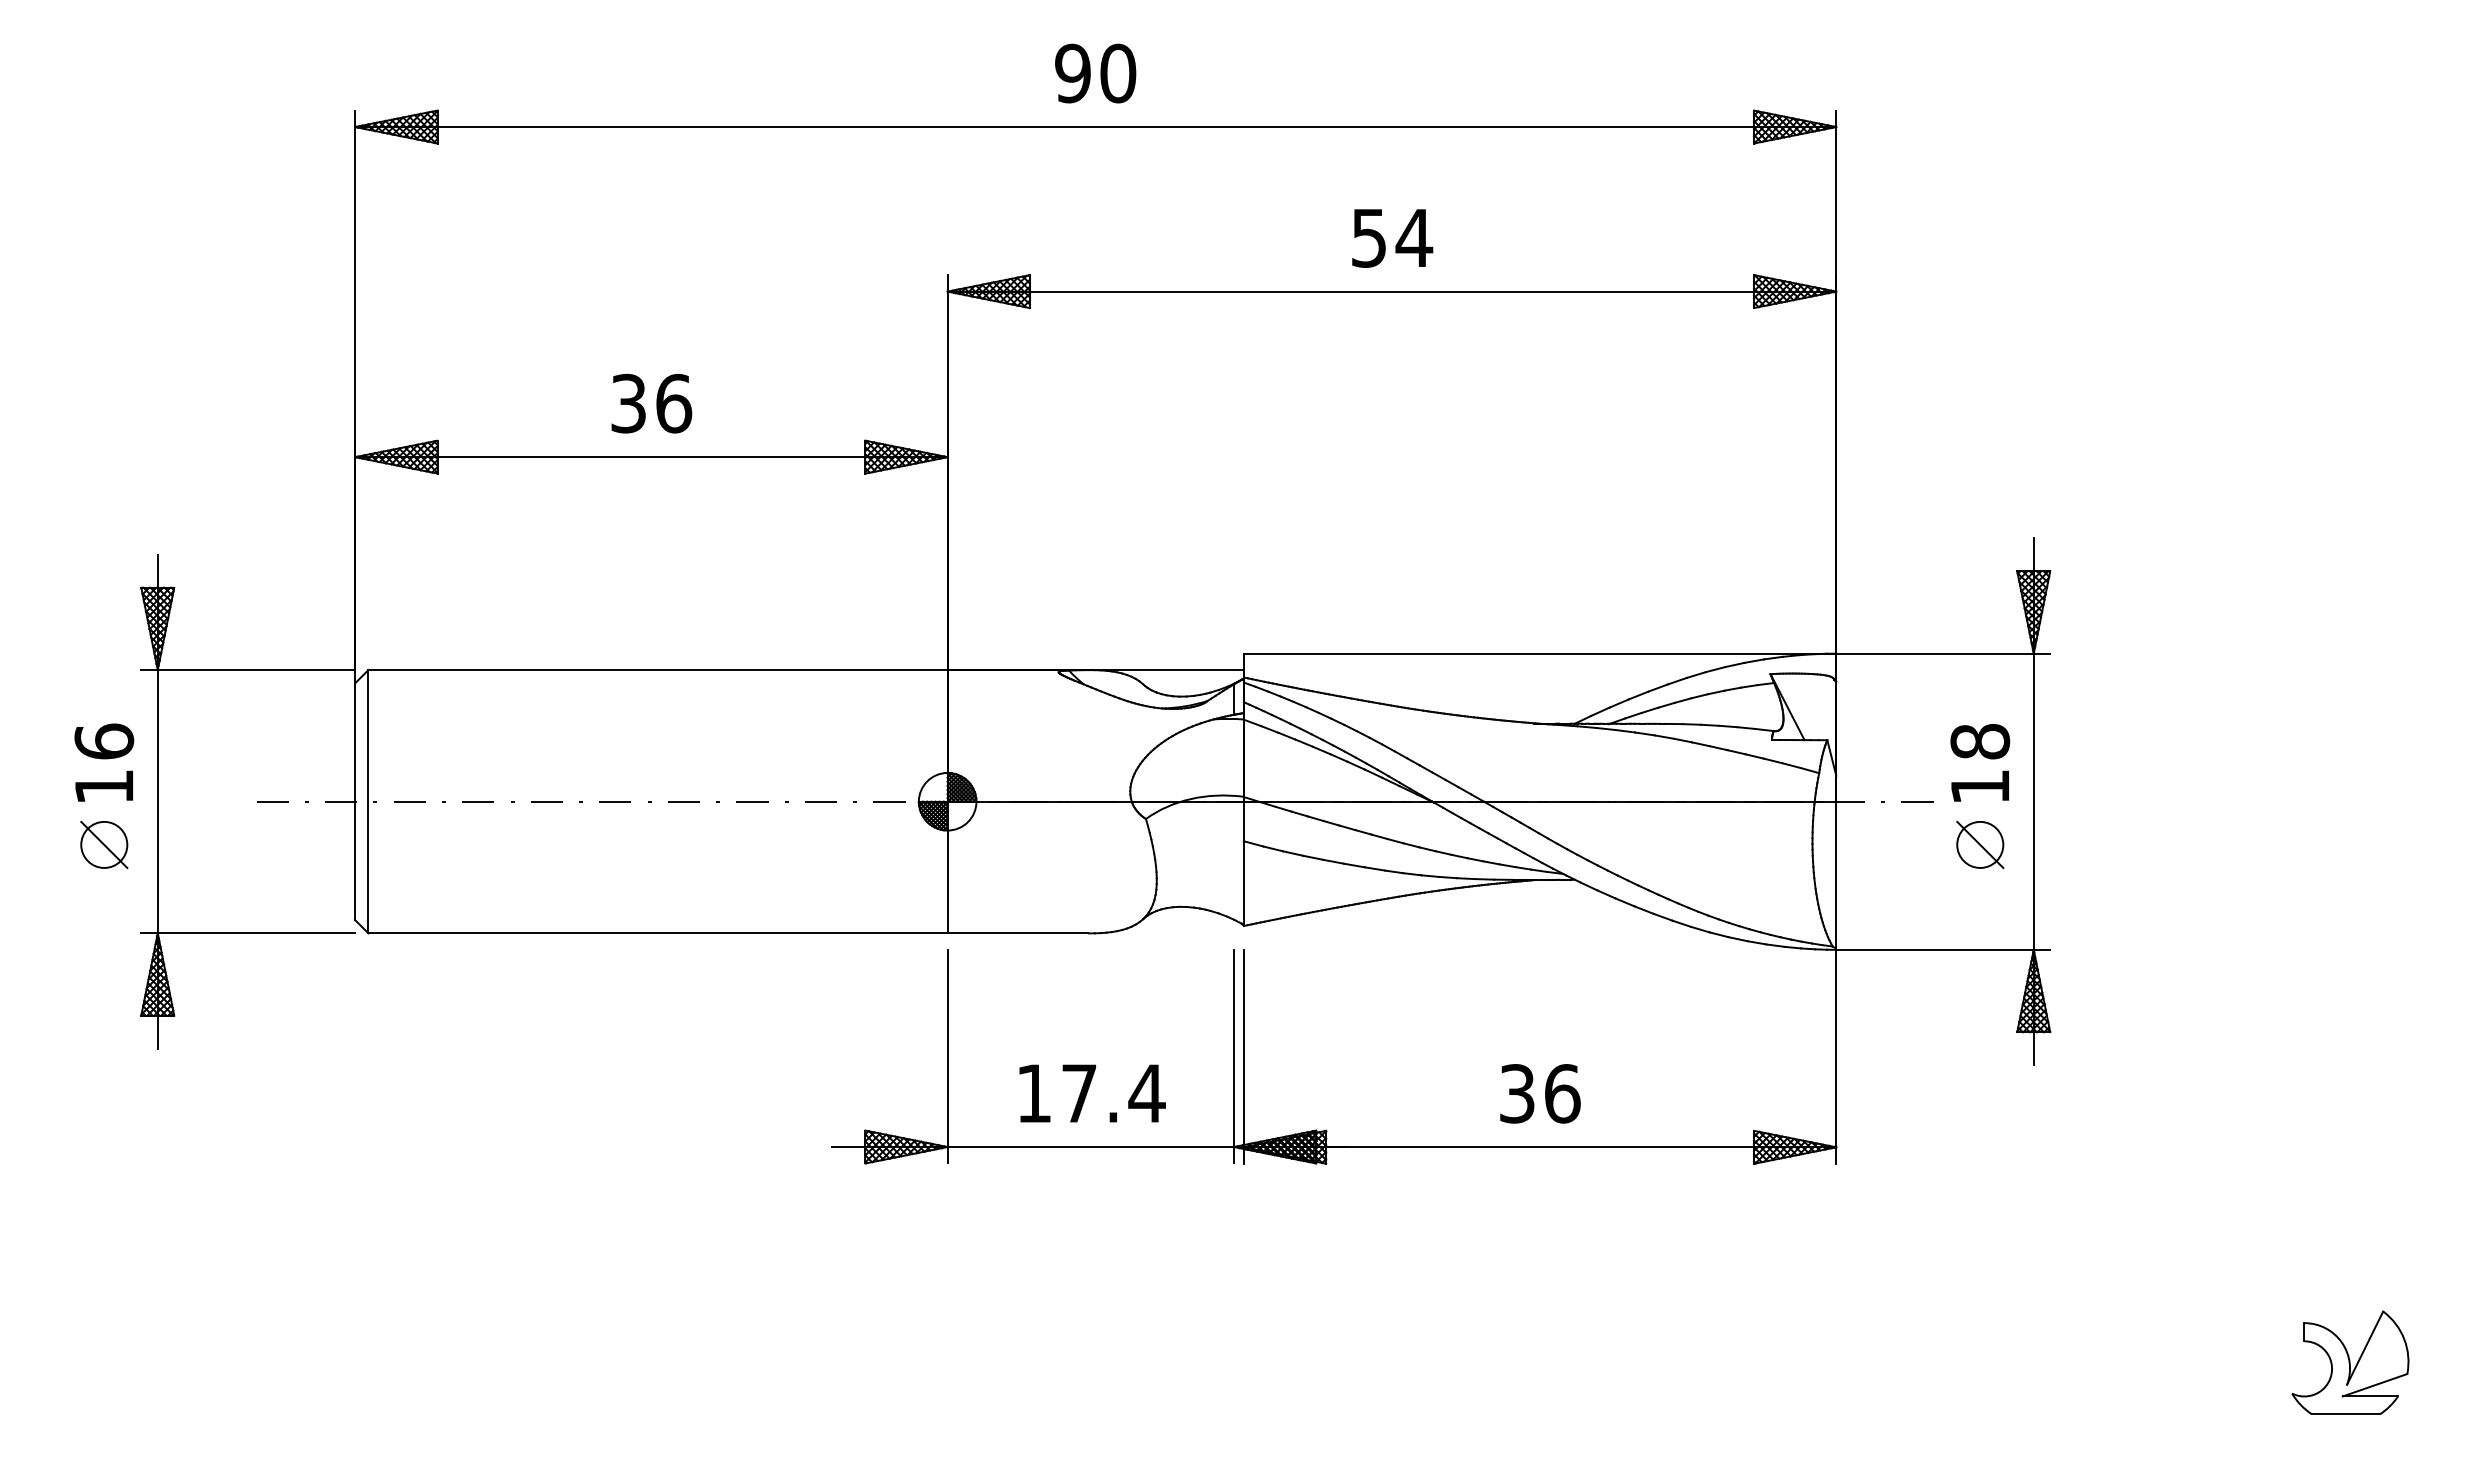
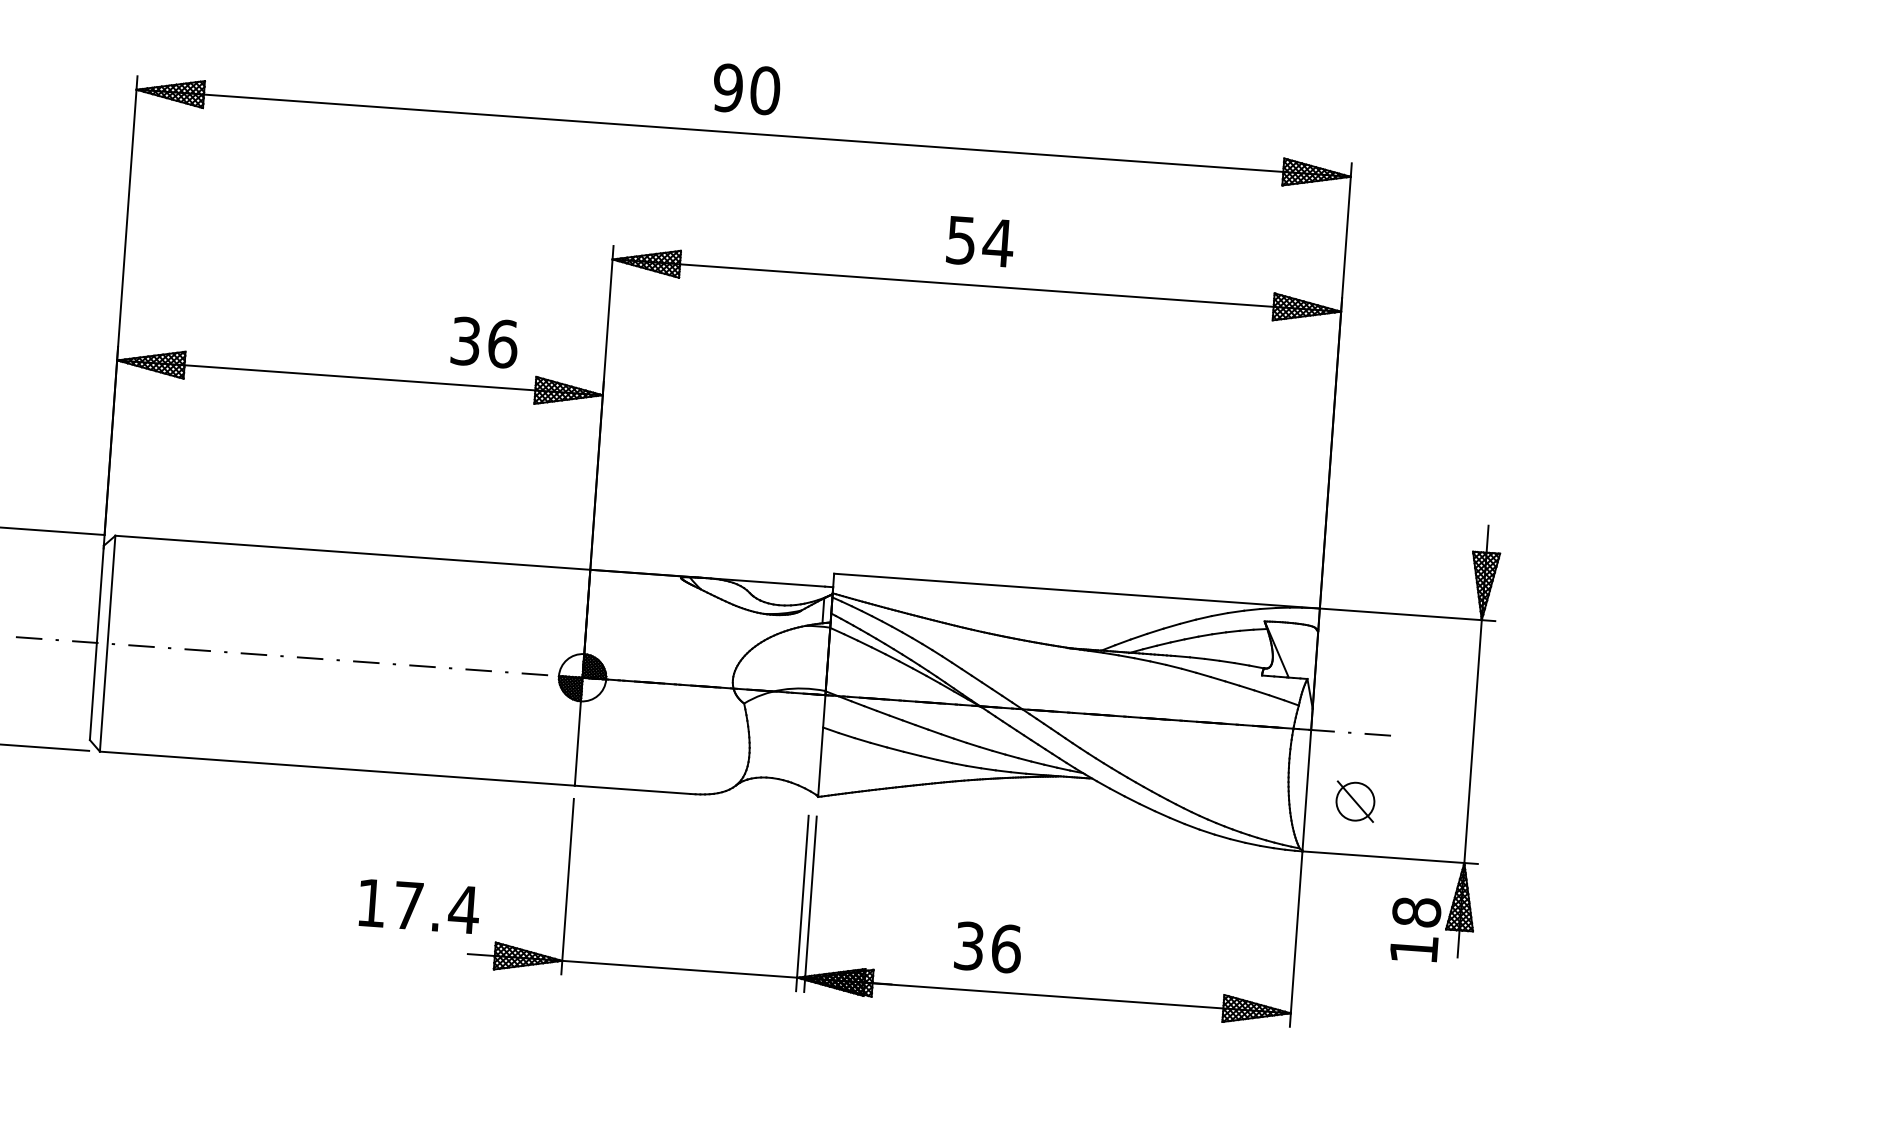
text: (651, 403) -> (484, 342), moved
text: (1980, 762) -> (1415, 929), moved
part: (1980, 844) -> (1355, 801), moved
text: (1092, 1093) -> (419, 906), moved
text: (1540, 1093) -> (988, 947), moved

